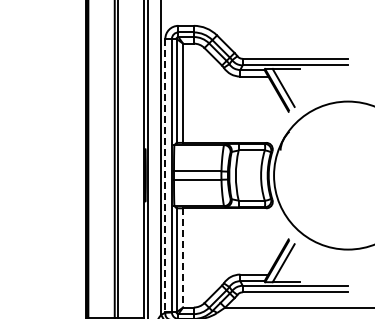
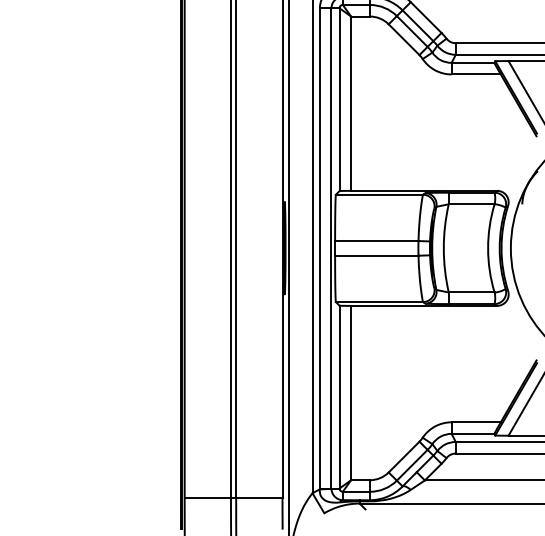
line: (165, 175) -> (320, 248), dashed -> solid
line: (183, 257) -> (351, 392), dashed -> solid

